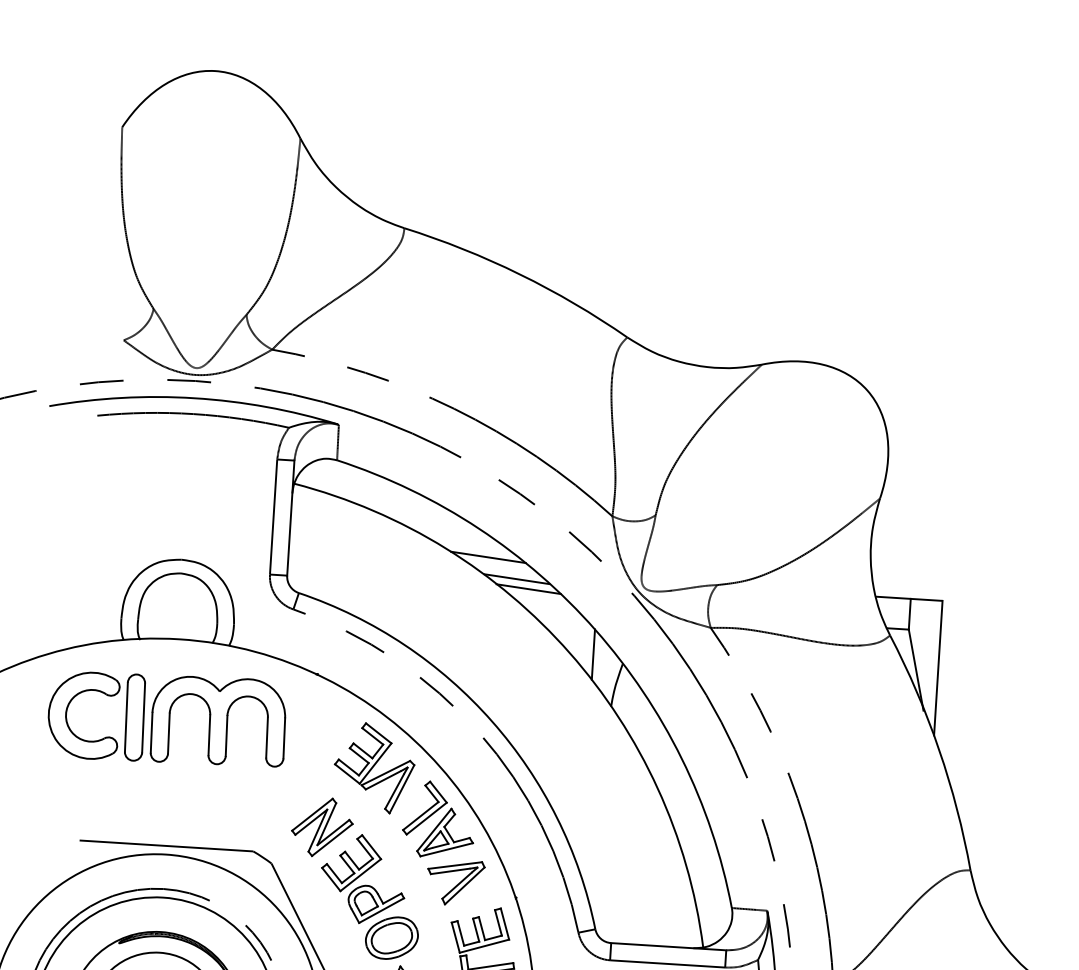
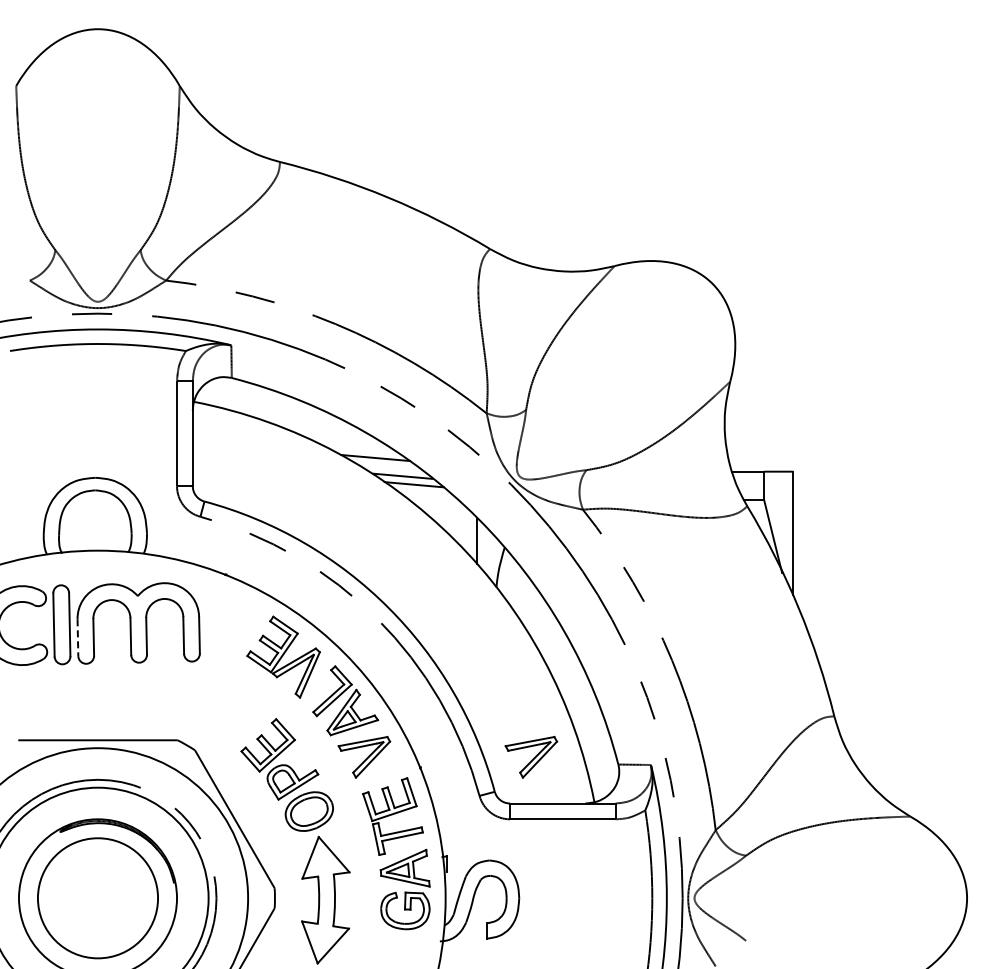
line: (151, 733) -> (77, 638), solid -> dashed
part: (321, 827) -> (238, 714), removed
part: (637, 894) -> (531, 757), added

